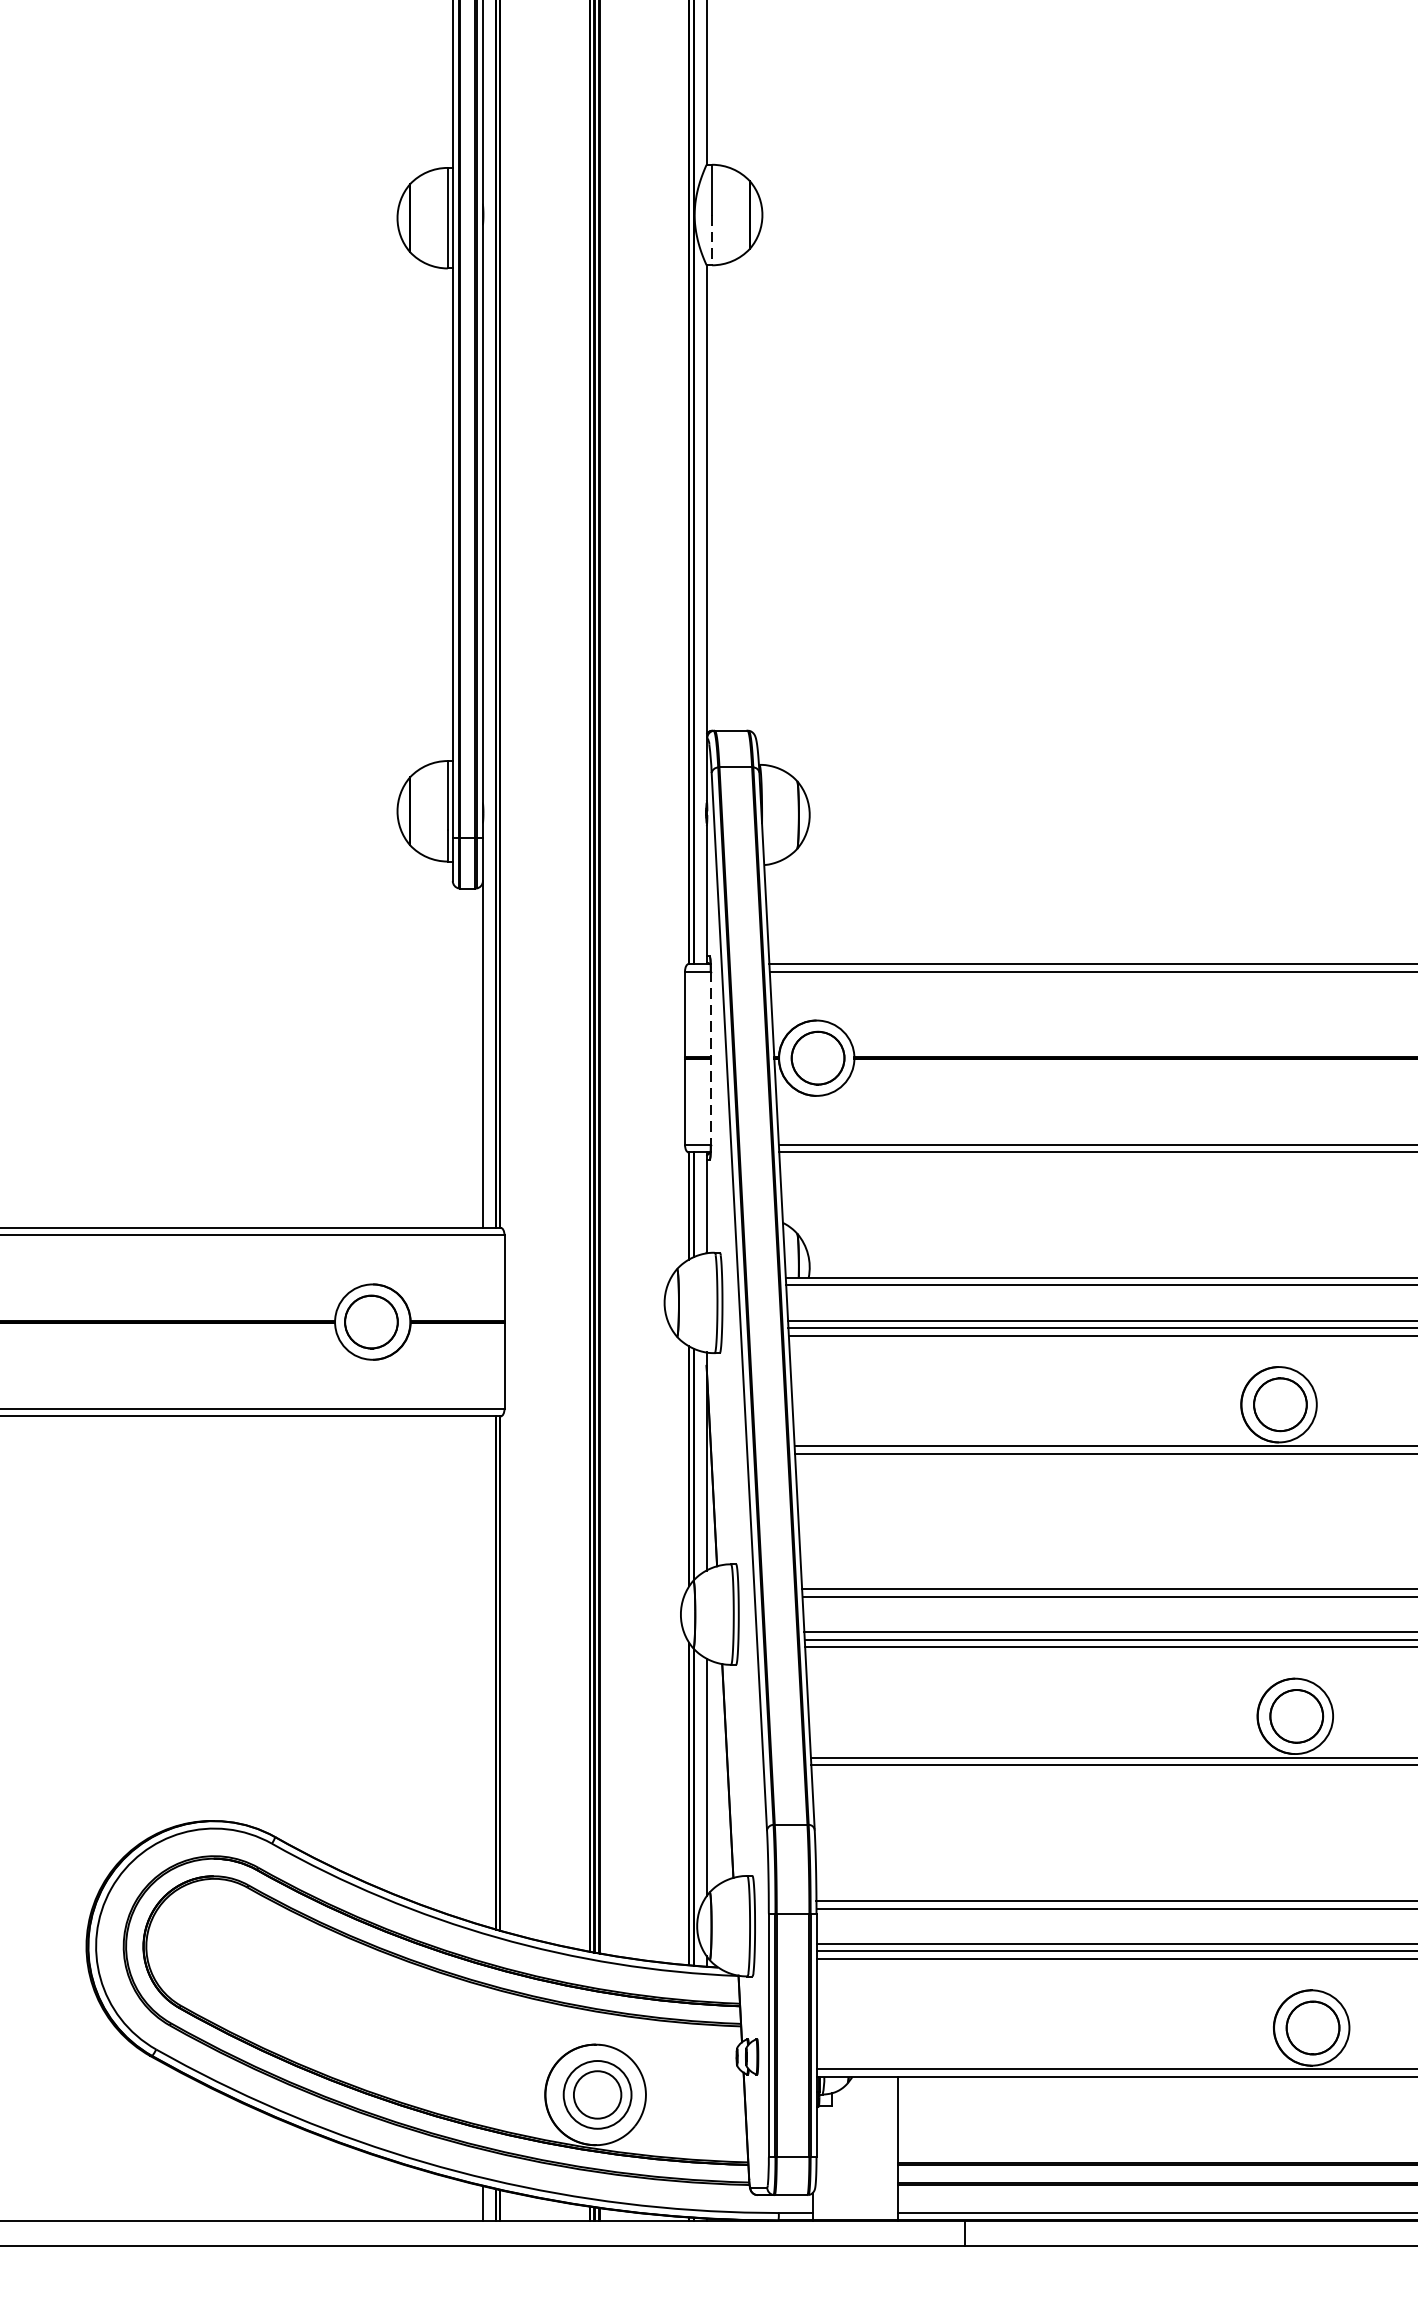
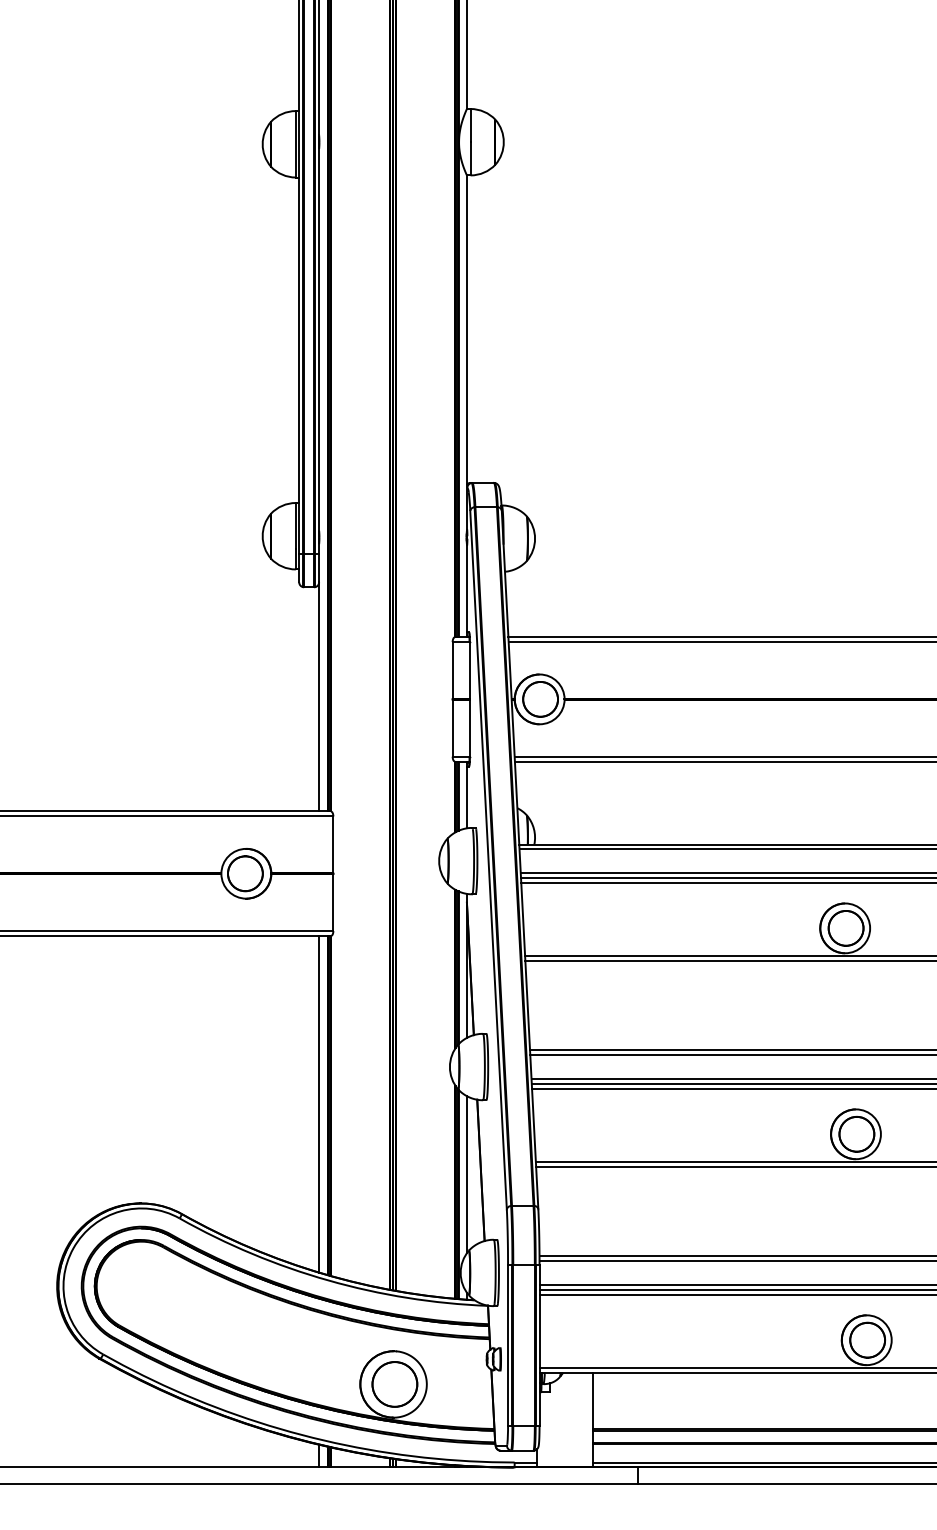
line: (712, 239) -> (470, 158), dashed -> solid
line: (710, 1058) -> (469, 699), dashed -> solid
line: (483, 1671) -> (319, 1104), added
circle: (597, 2094) -> (394, 1384), size x1.43

